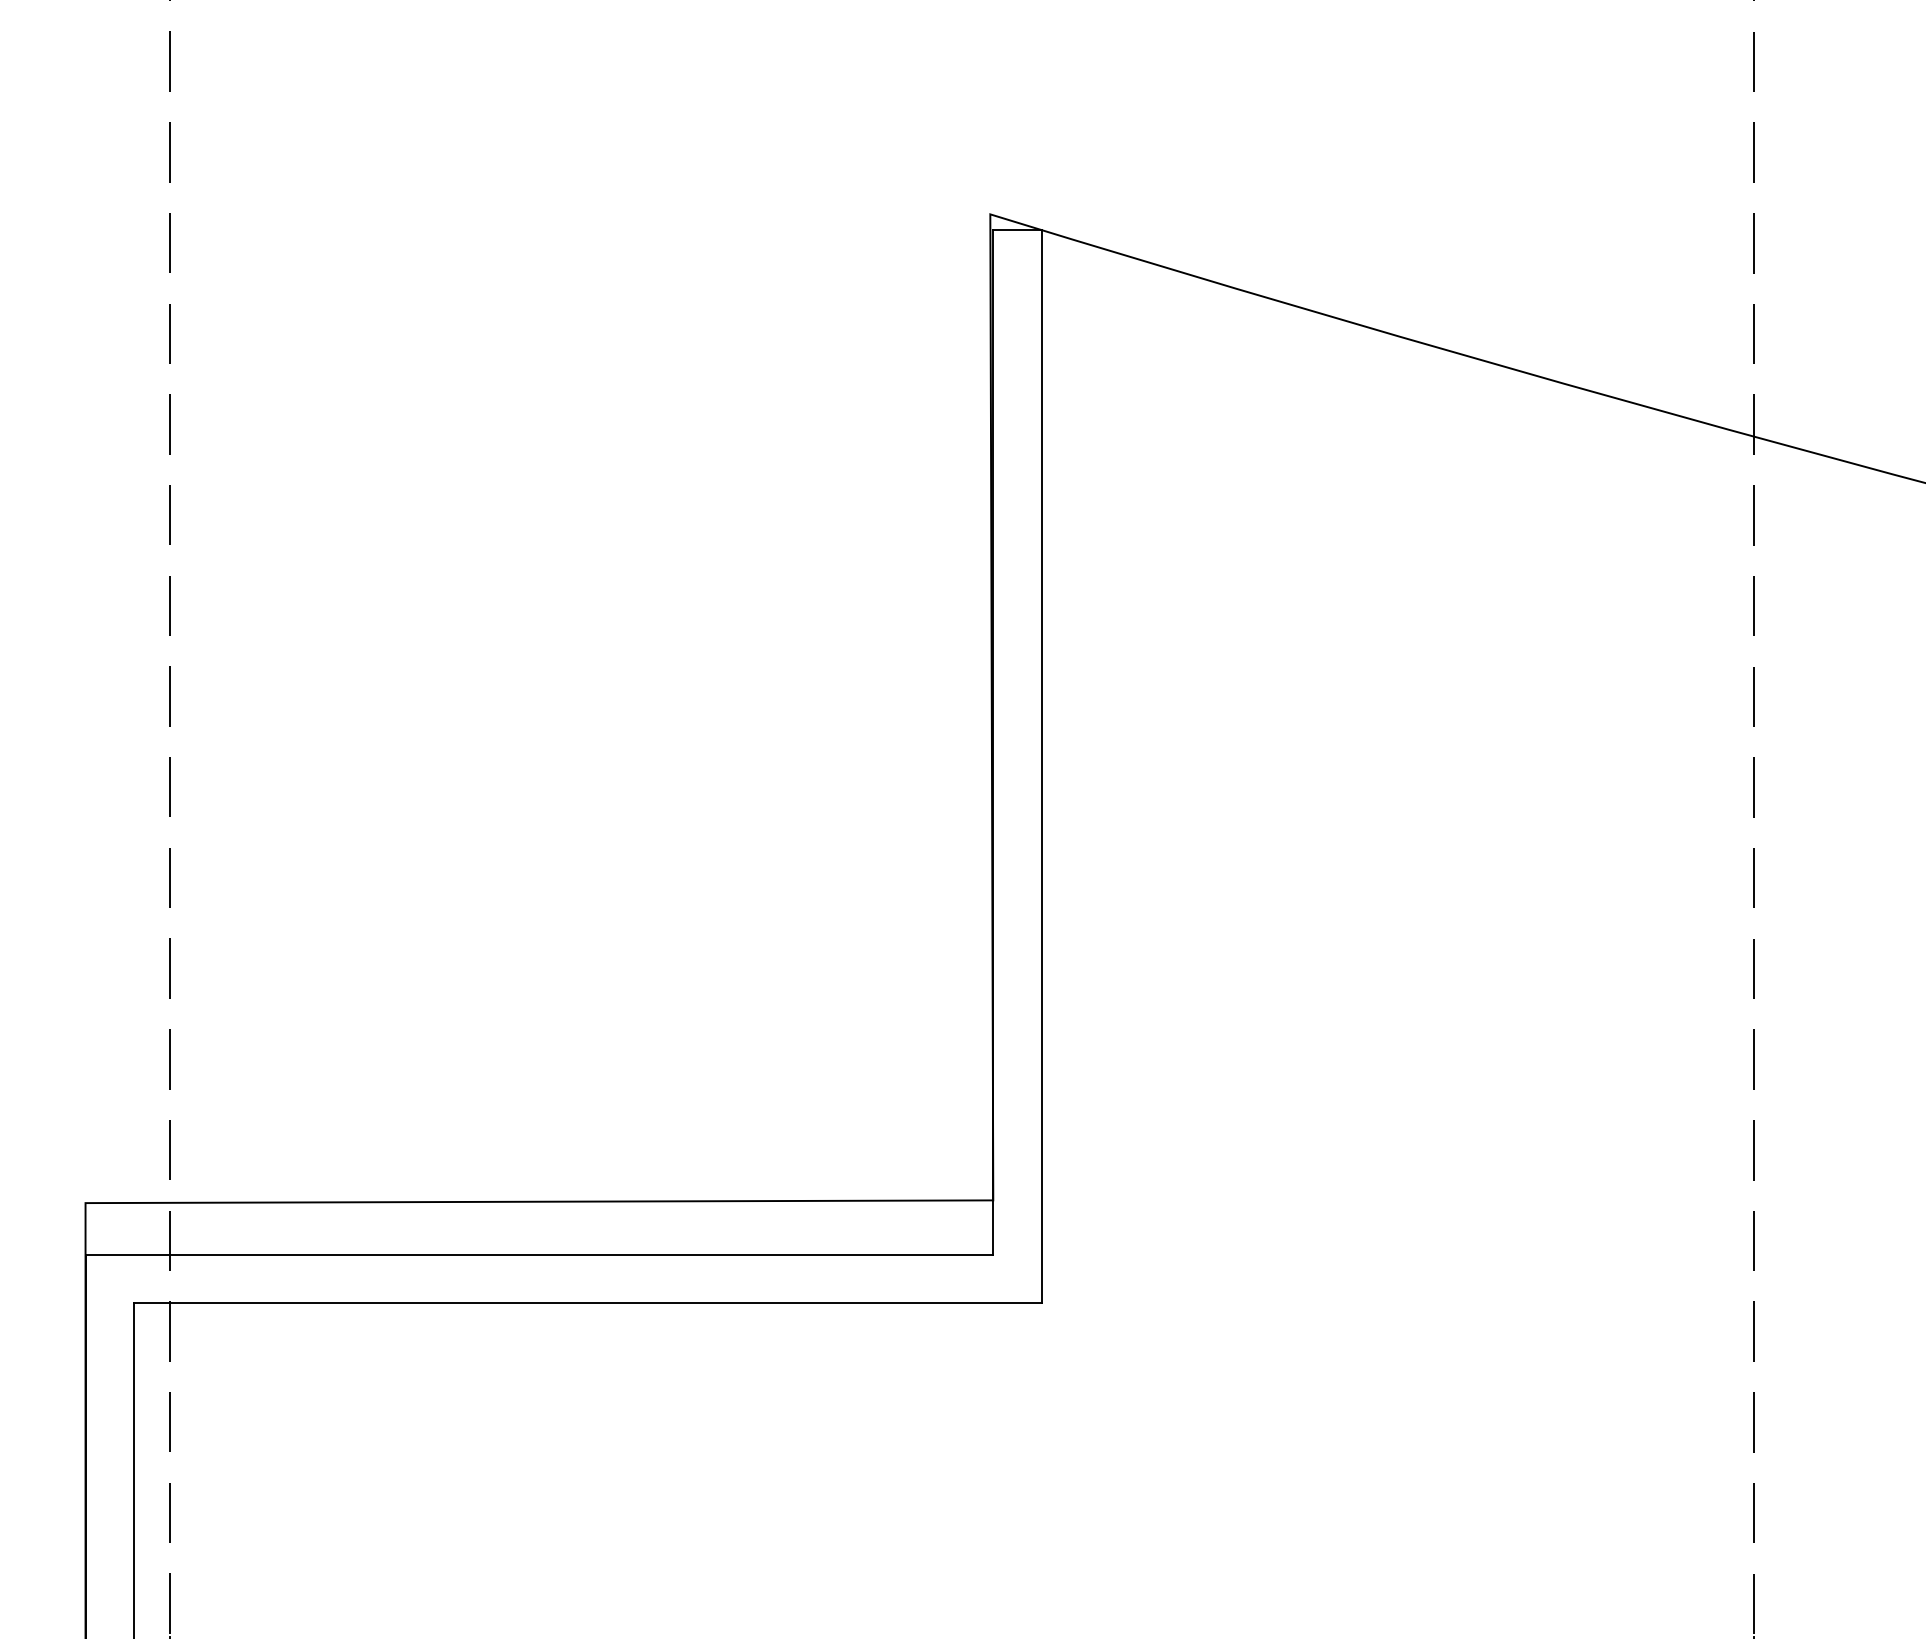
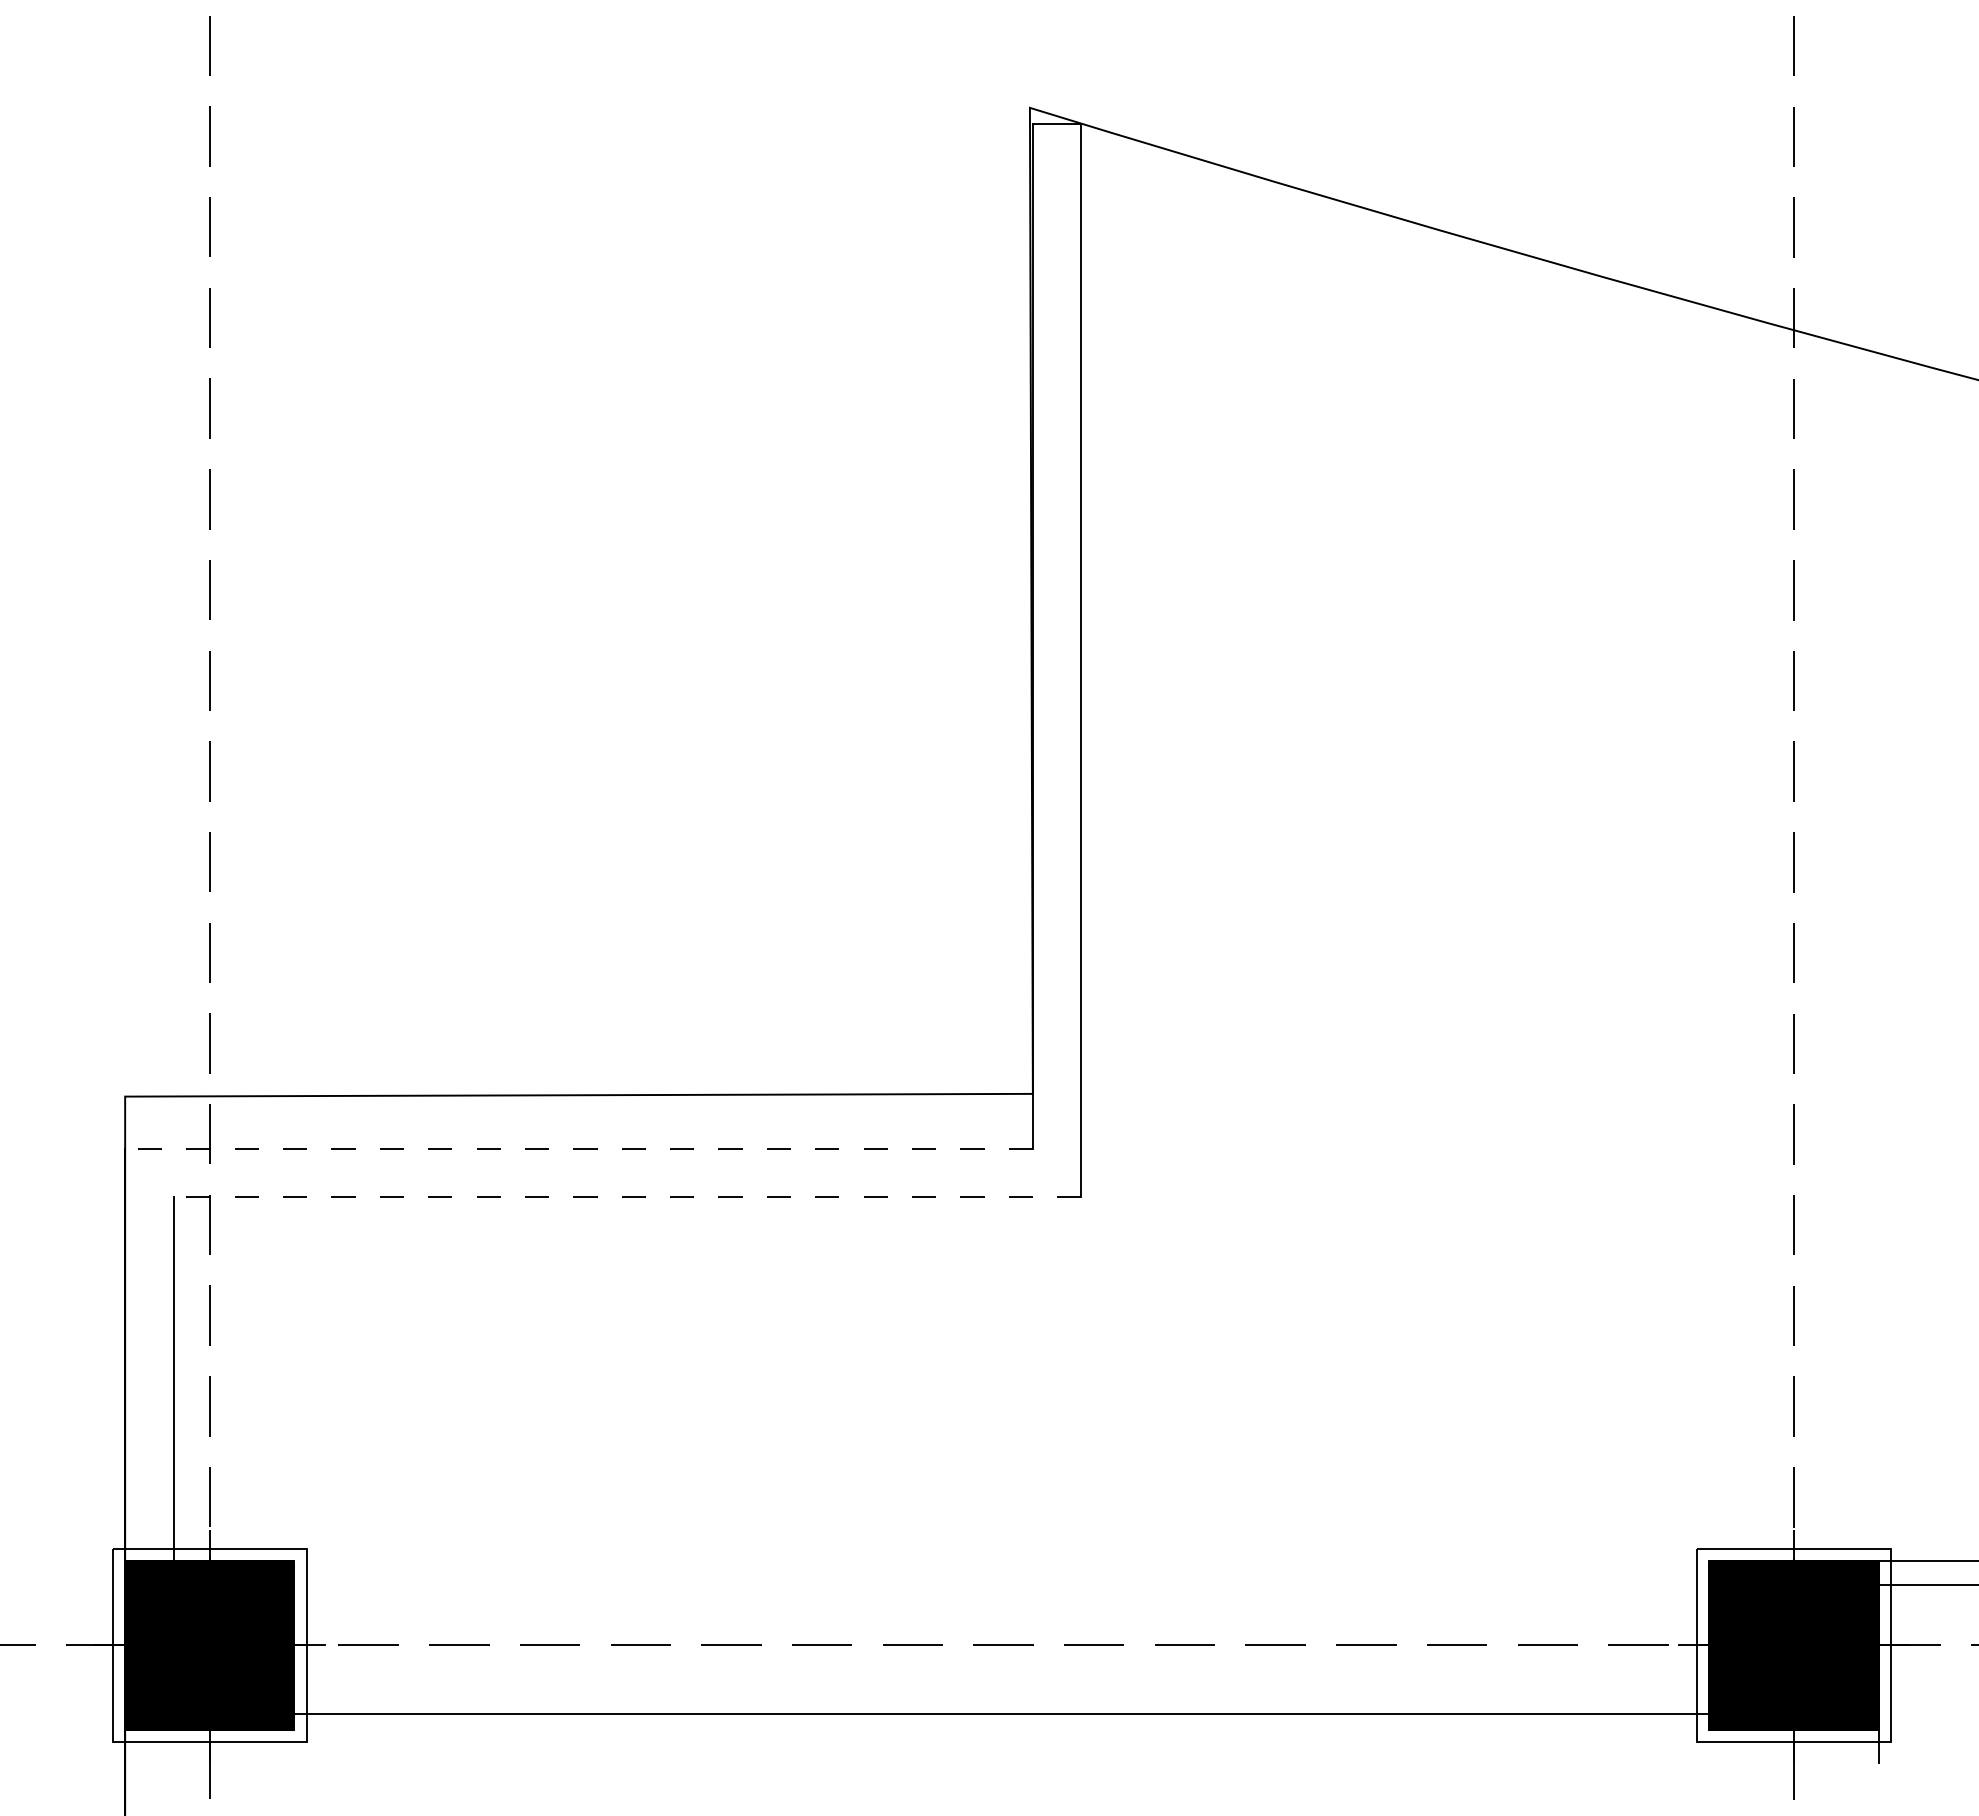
line: (539, 1255) -> (579, 1148), solid -> dashed
line: (587, 1304) -> (627, 1197), solid -> dashed

